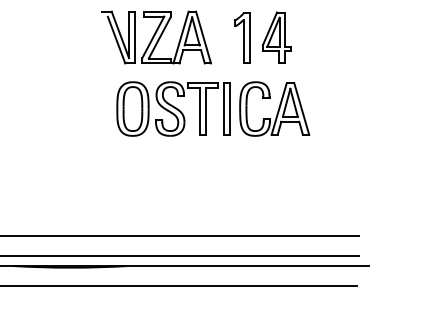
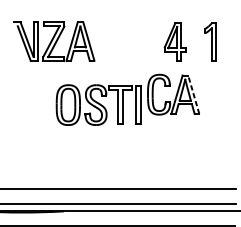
part: (156, 37) -> (53, 41), moved
part: (242, 37) -> (210, 41), moved
part: (173, 108) -> (98, 104), moved
line: (301, 109) -> (193, 95), solid -> dashed

